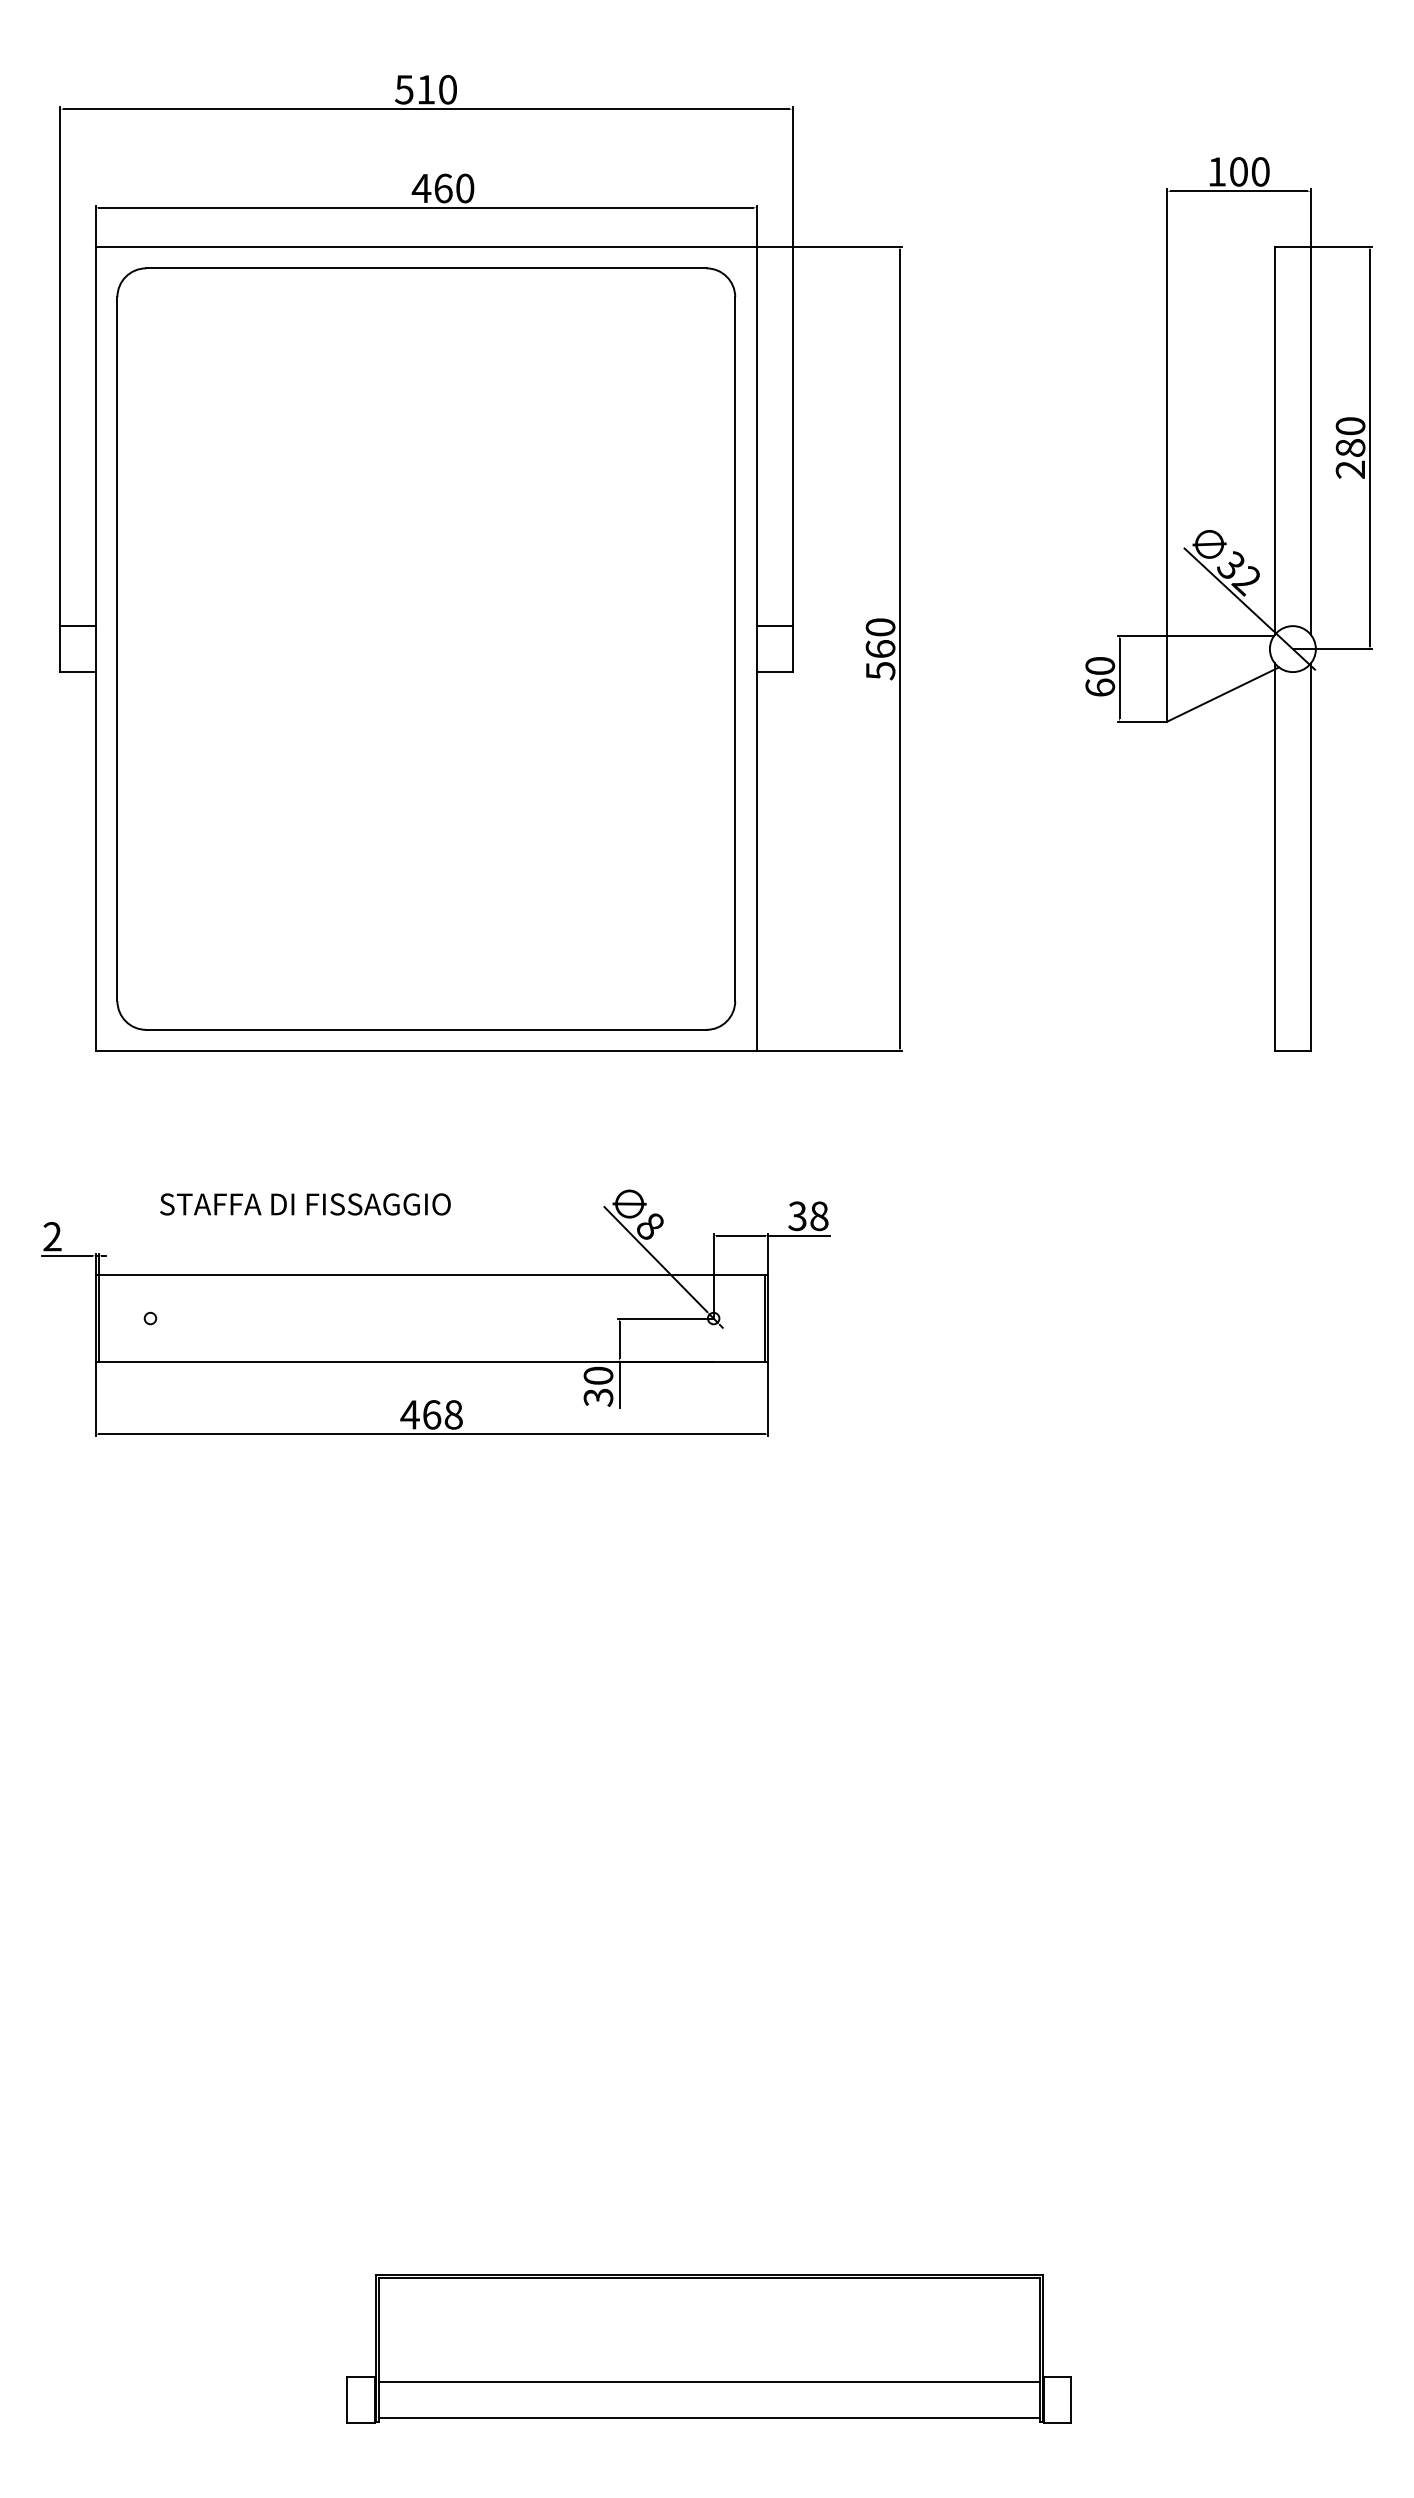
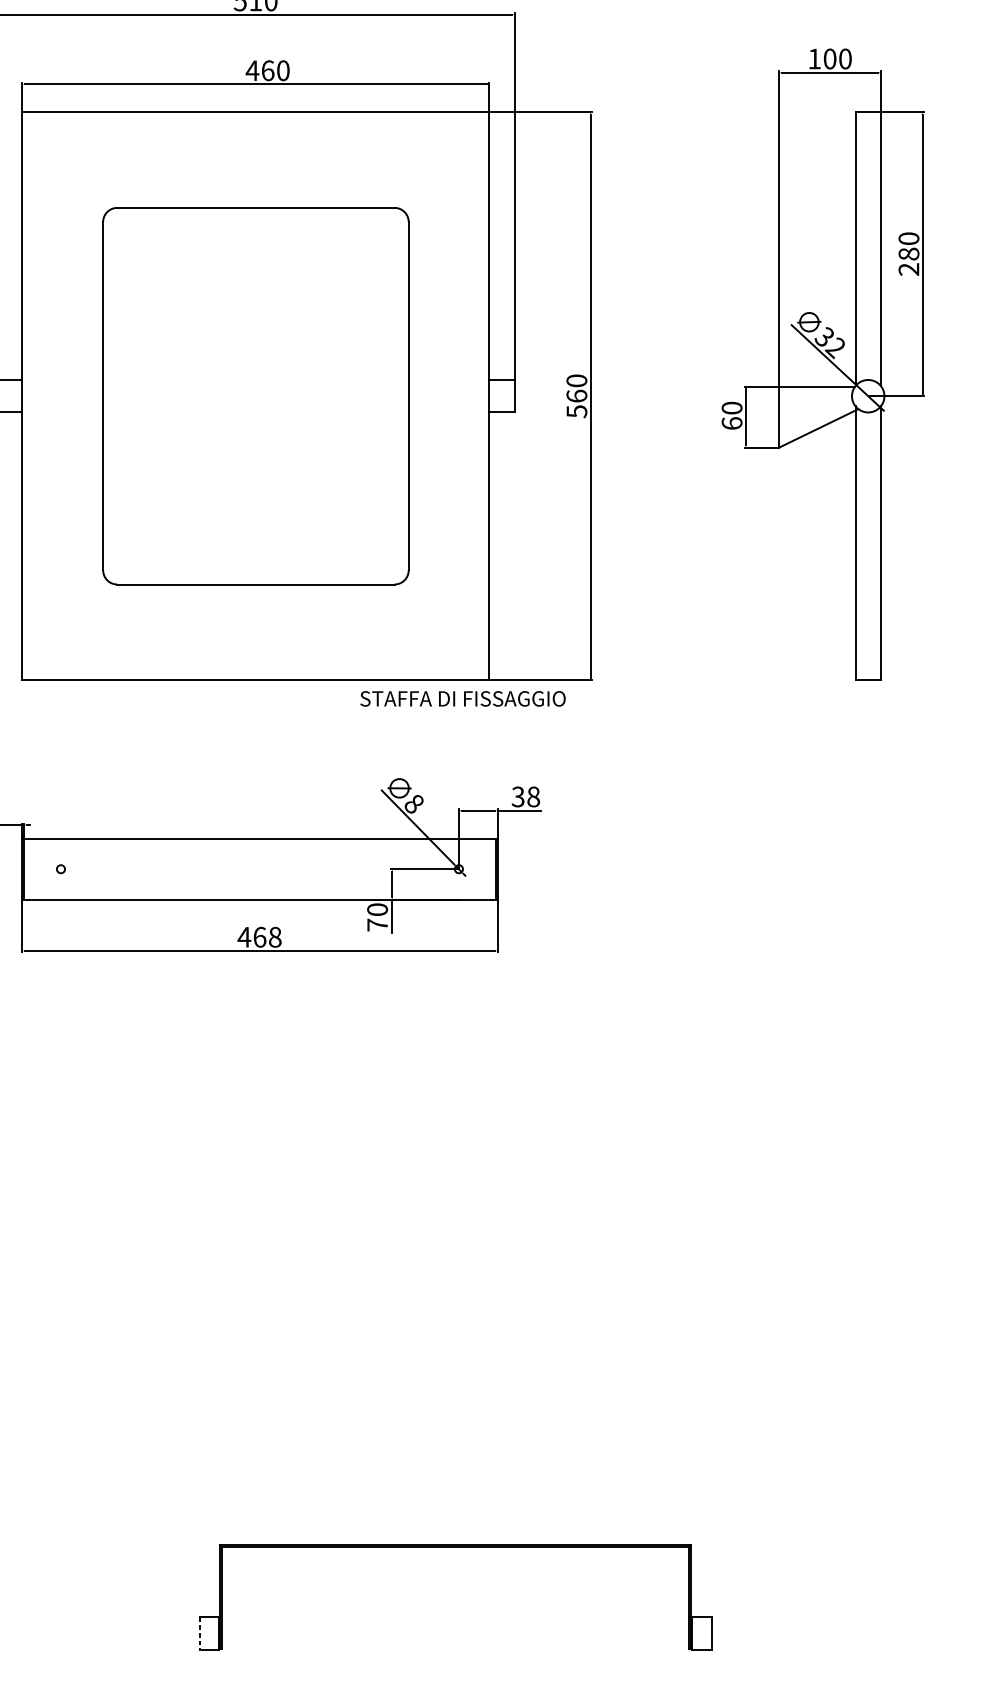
part: (426, 648) -> (256, 395), size x0.7
text: (305, 1204) -> (463, 698), moved
text: (598, 1397) -> (377, 925), 30 -> 70
line: (708, 2382) -> (455, 1621), removed
line: (347, 2400) -> (200, 1633), solid -> dashed
line: (708, 2418) -> (455, 1646), removed

